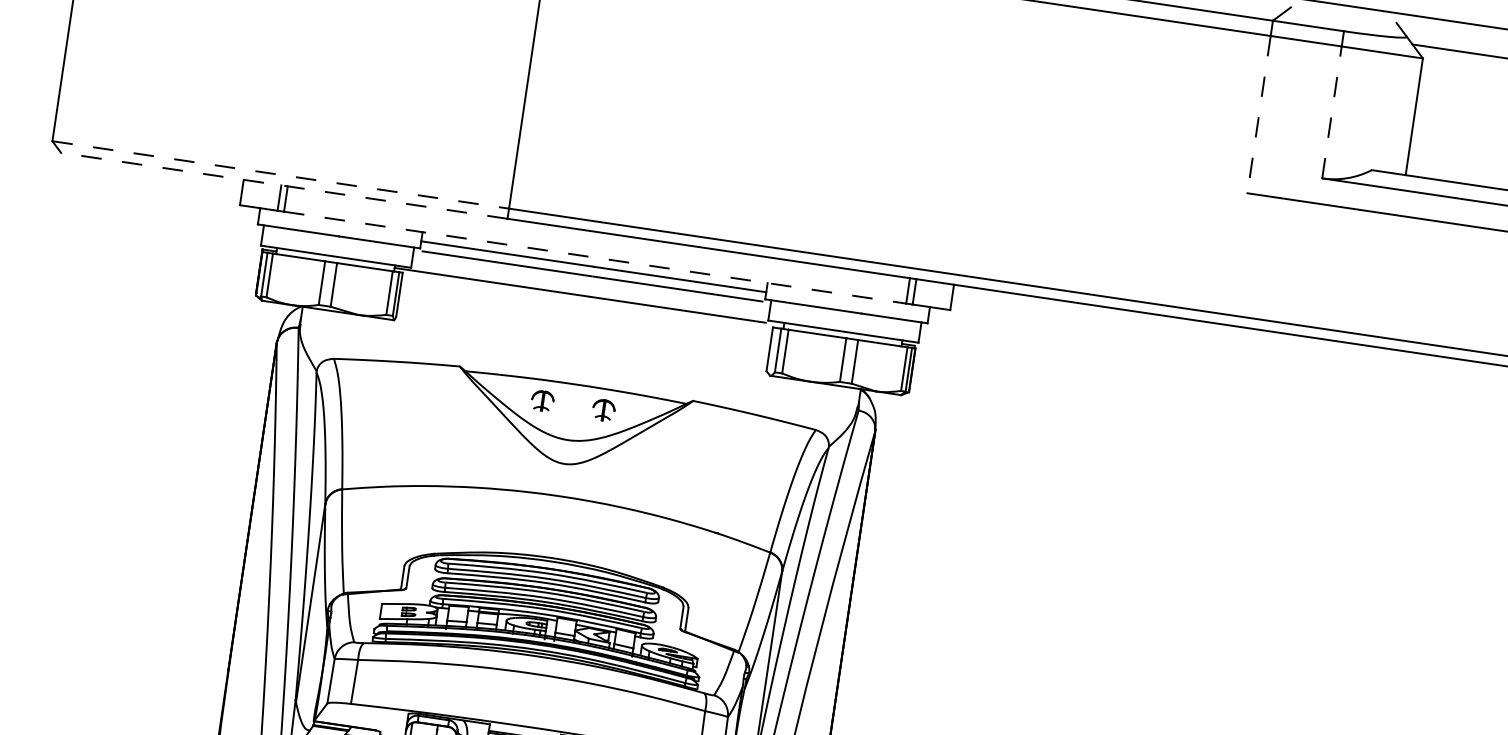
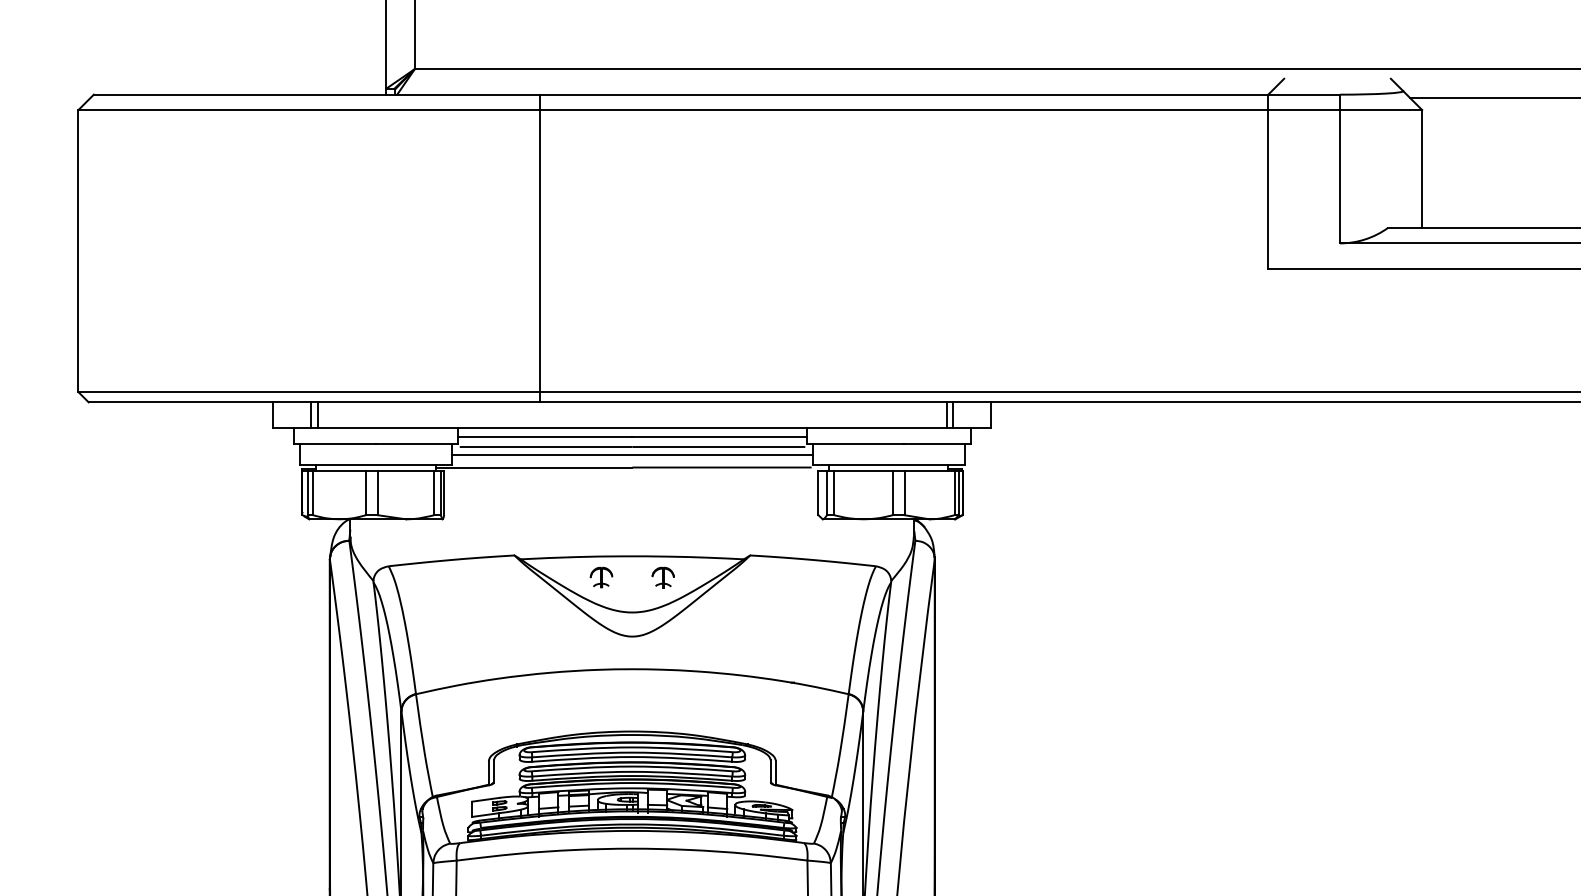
line: (1332, 112) -> (1340, 176), dashed -> solid
line: (1259, 115) -> (1268, 190), dashed -> solid
line: (280, 175) -> (309, 392), dashed -> solid
line: (284, 185) -> (314, 402), dashed -> solid
line: (595, 258) -> (632, 428), dashed -> solid
line: (590, 283) -> (631, 454), added

